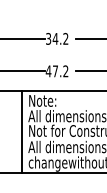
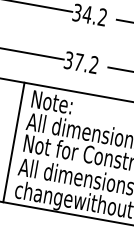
text: (48, 71) -> (68, 60), 47.2 -> 37.2

